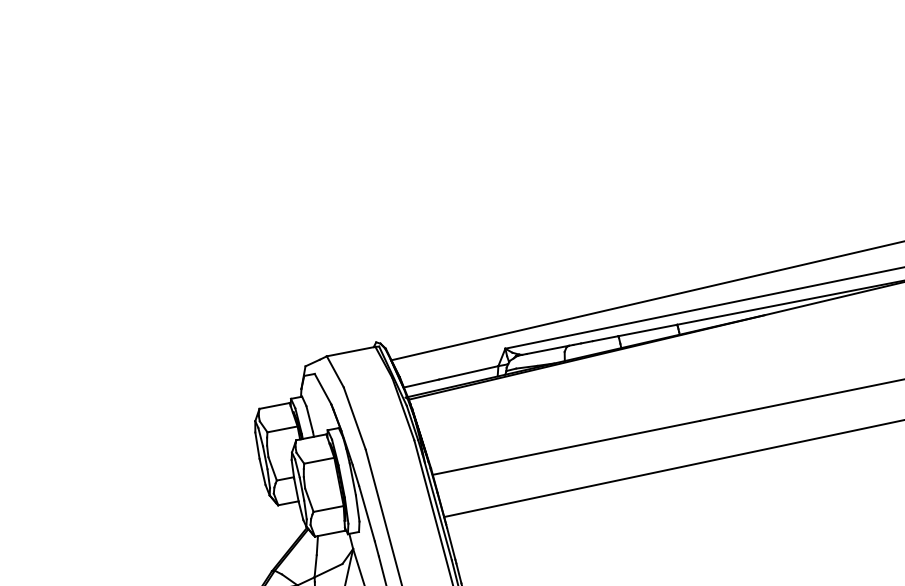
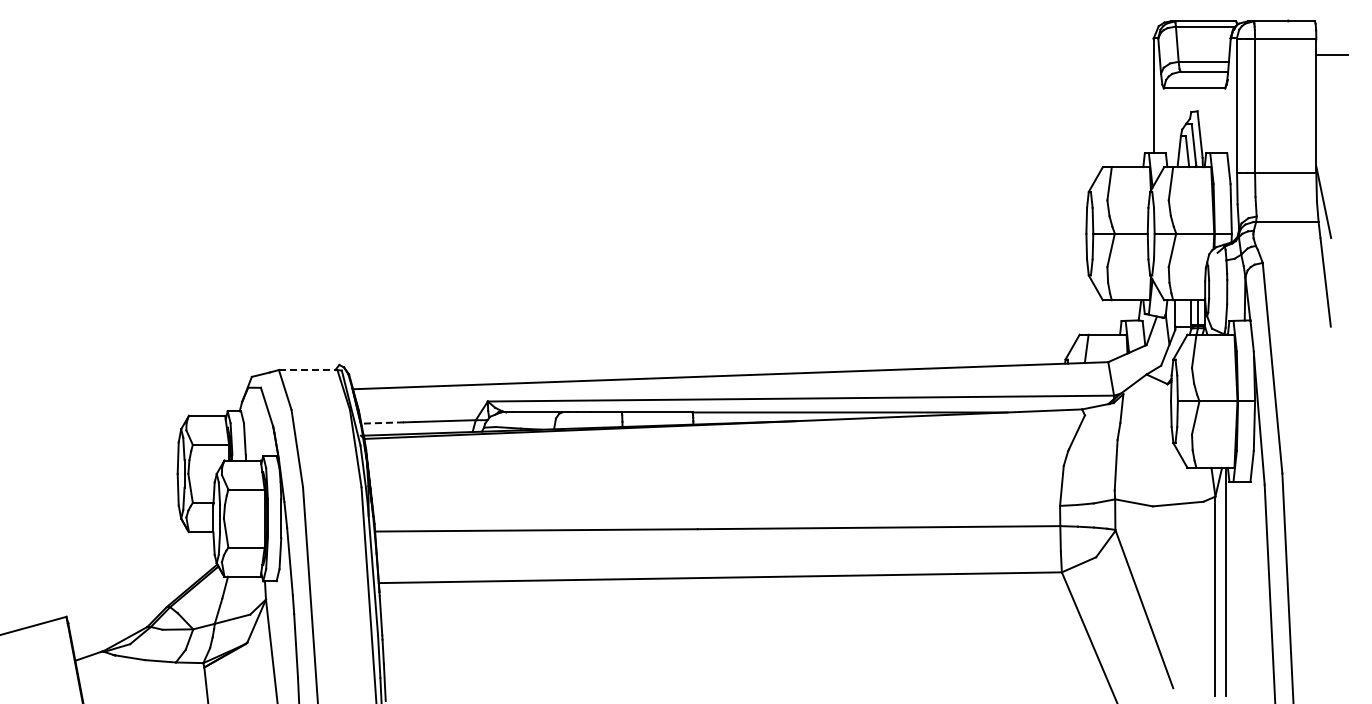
line: (351, 351) -> (308, 370), solid -> dashed
line: (421, 383) -> (382, 423), solid -> dashed

